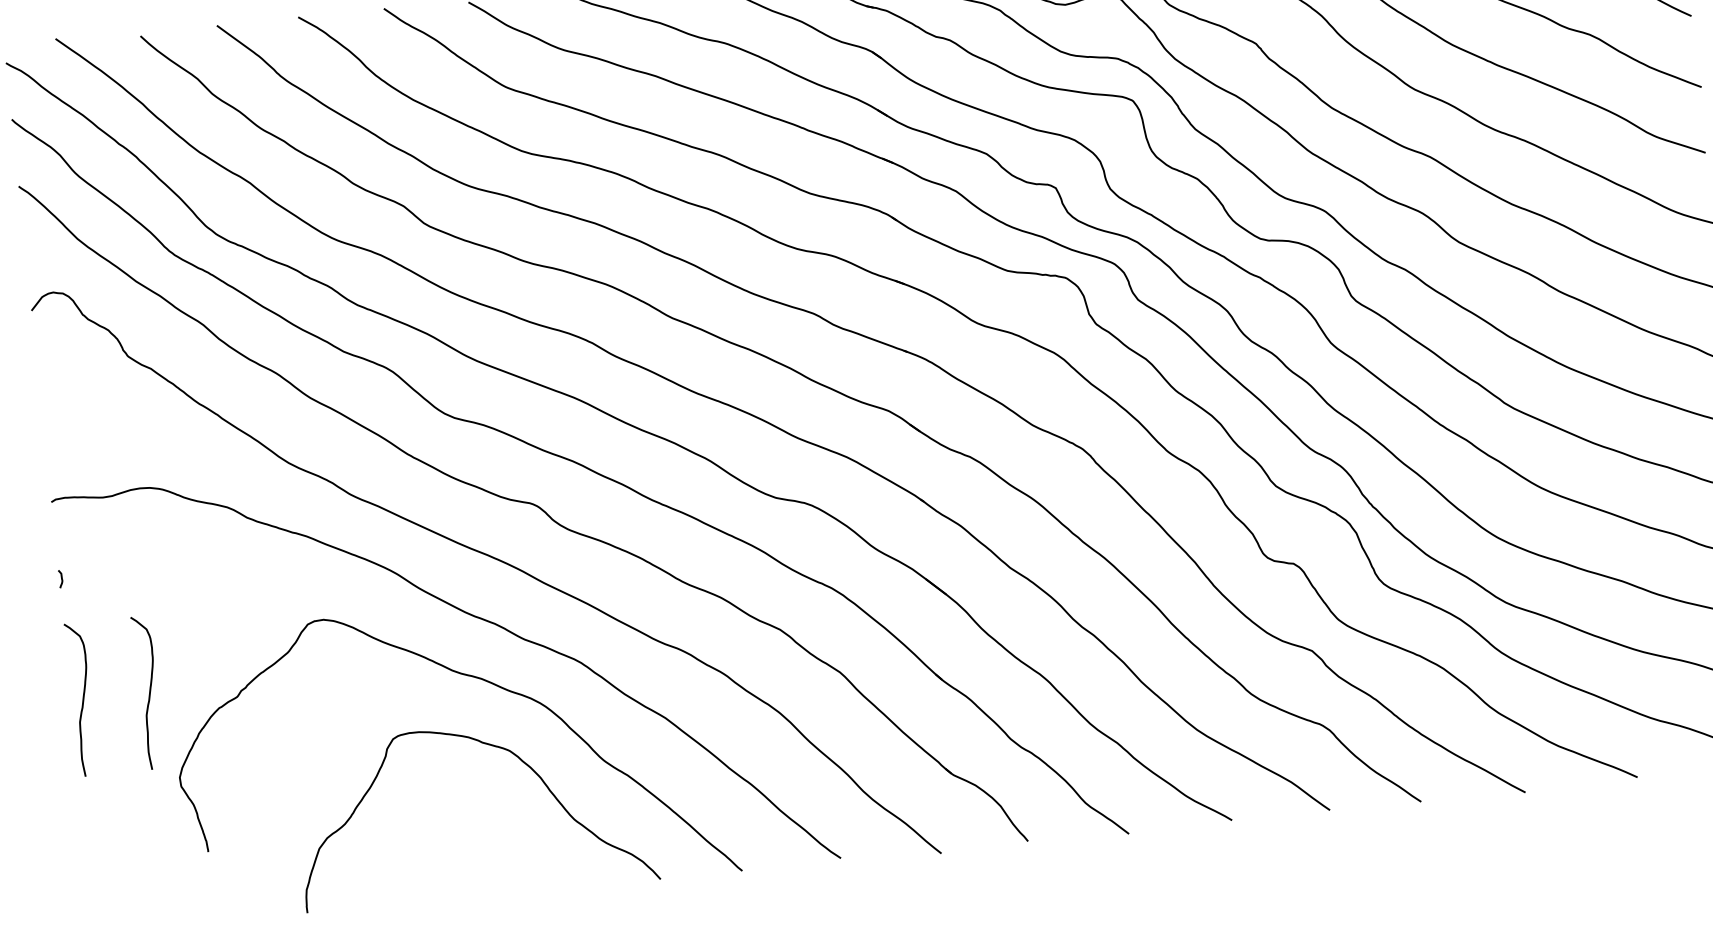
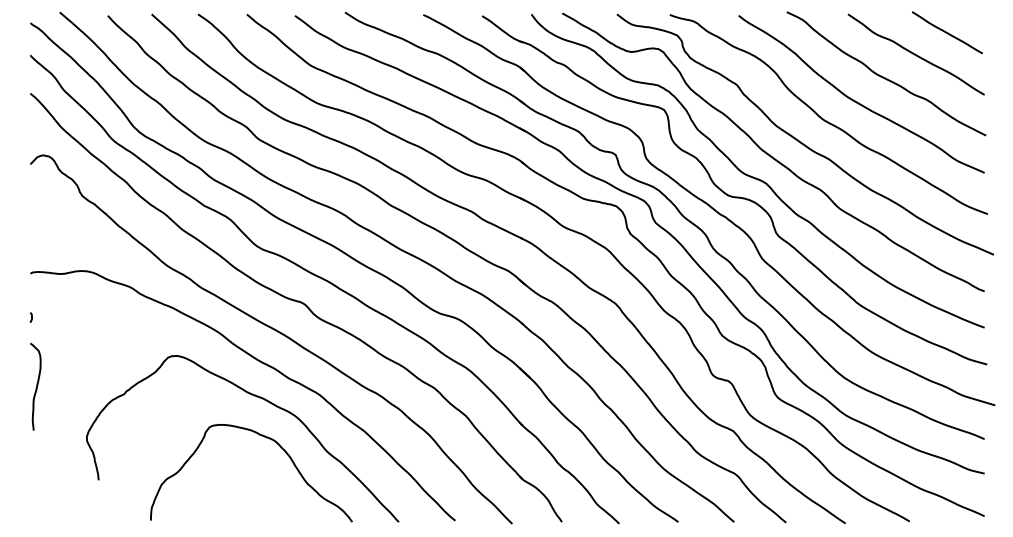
curve: (149, 692) -> (74, 386), removed

